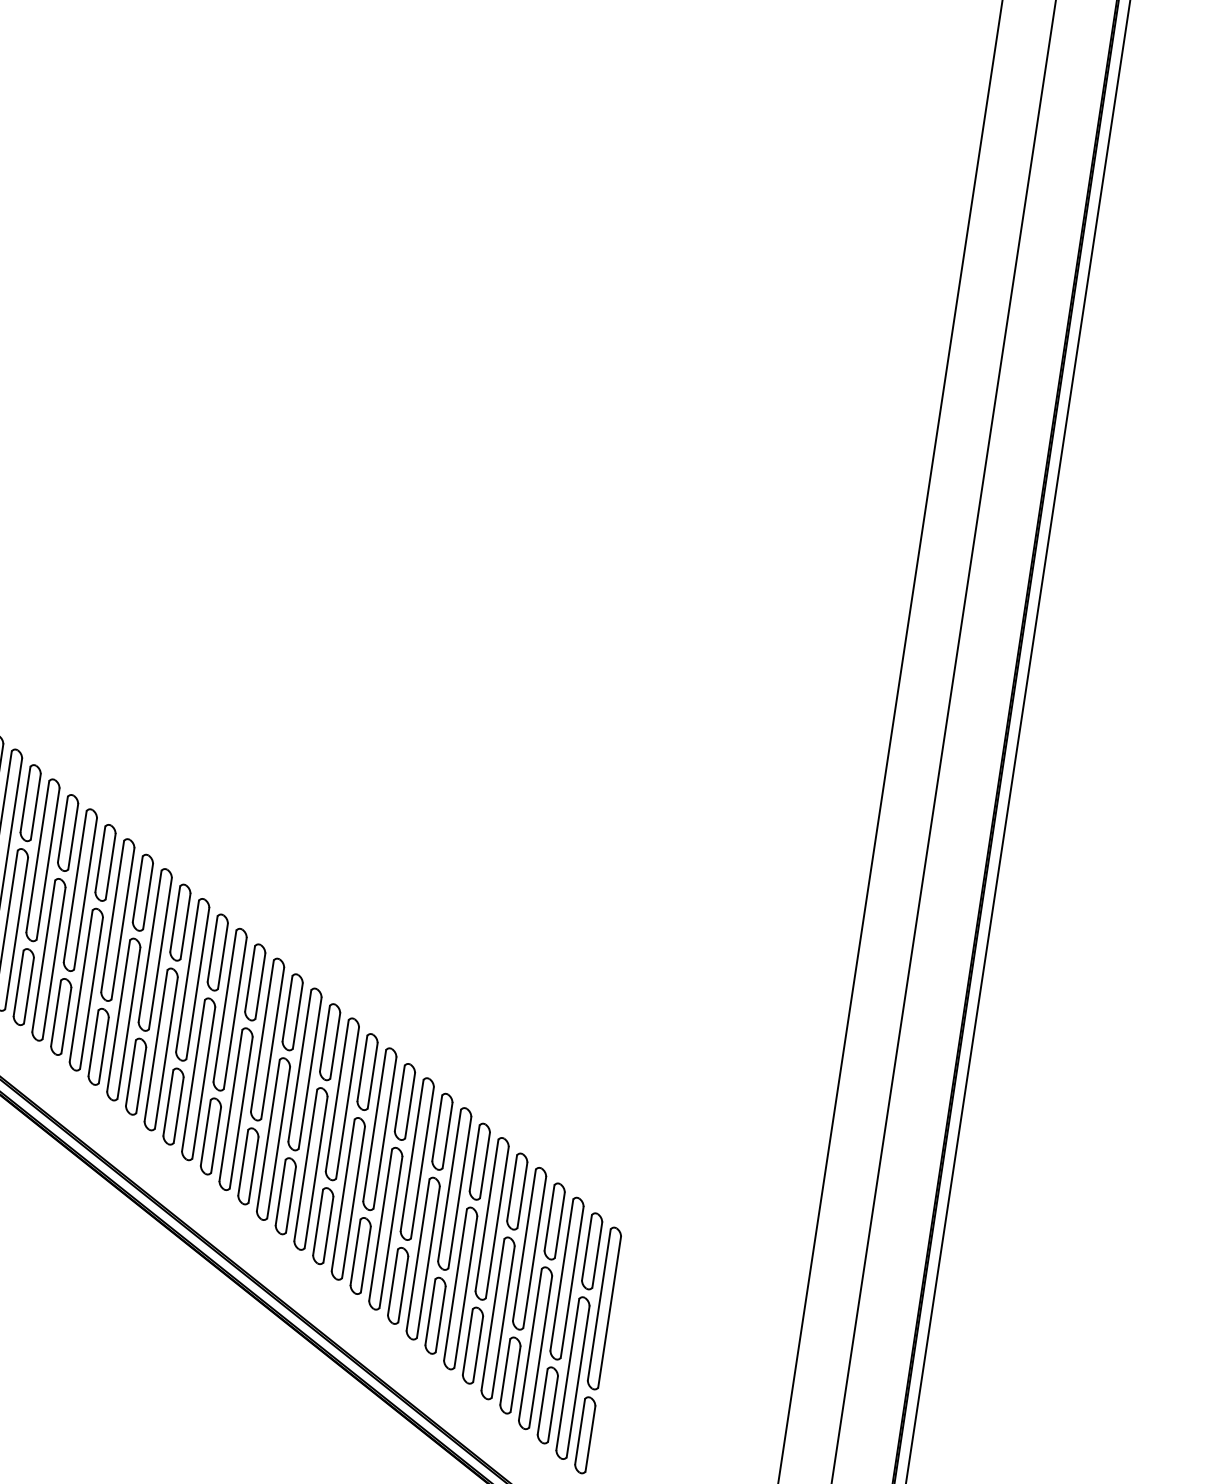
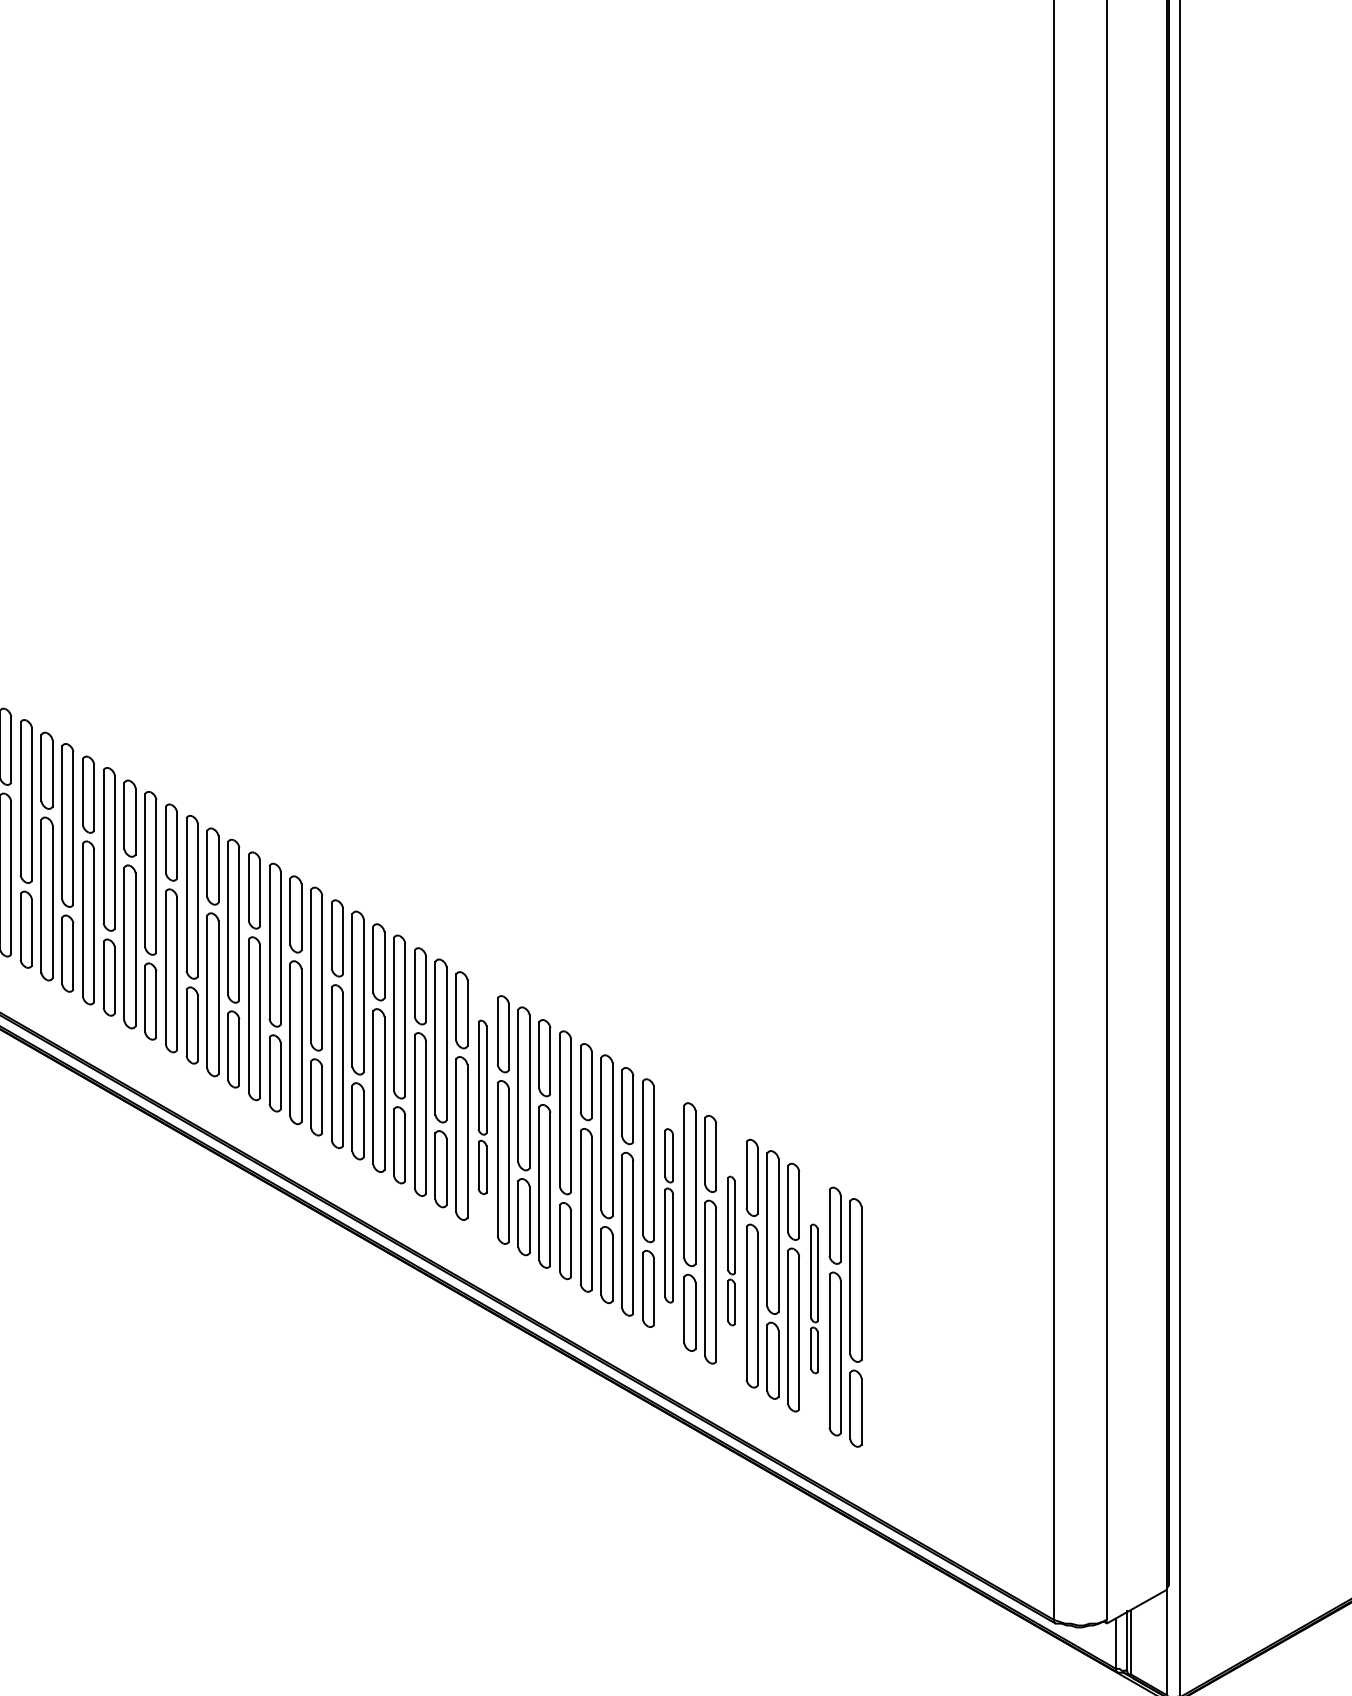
part: (261, 1081) -> (482, 1107), size x0.7
part: (428, 1216) -> (668, 1215), size x0.7
part: (485, 1260) -> (731, 1250), size x0.6
part: (560, 1320) -> (814, 1298), size x0.6

